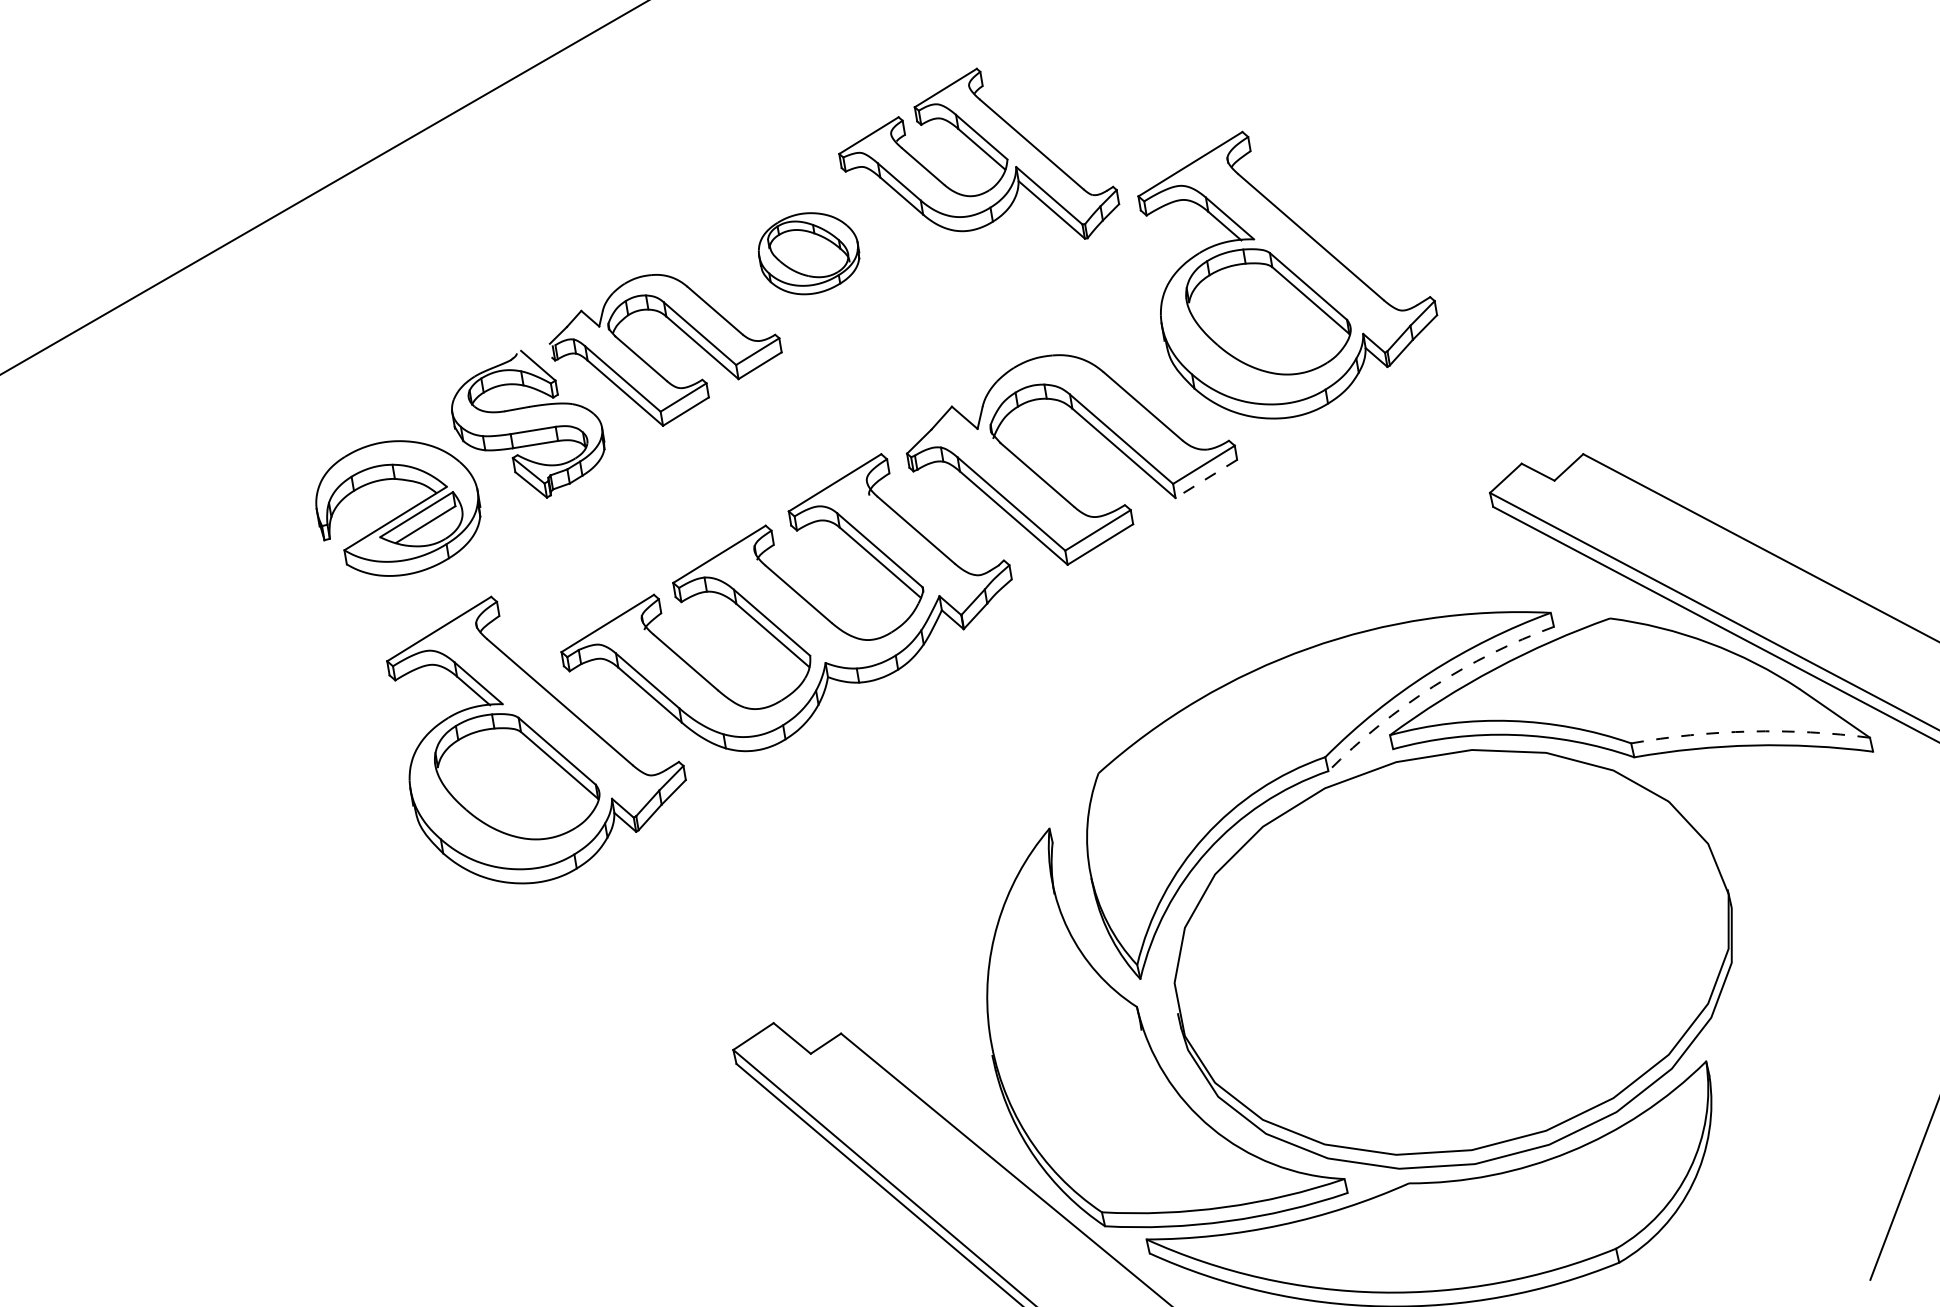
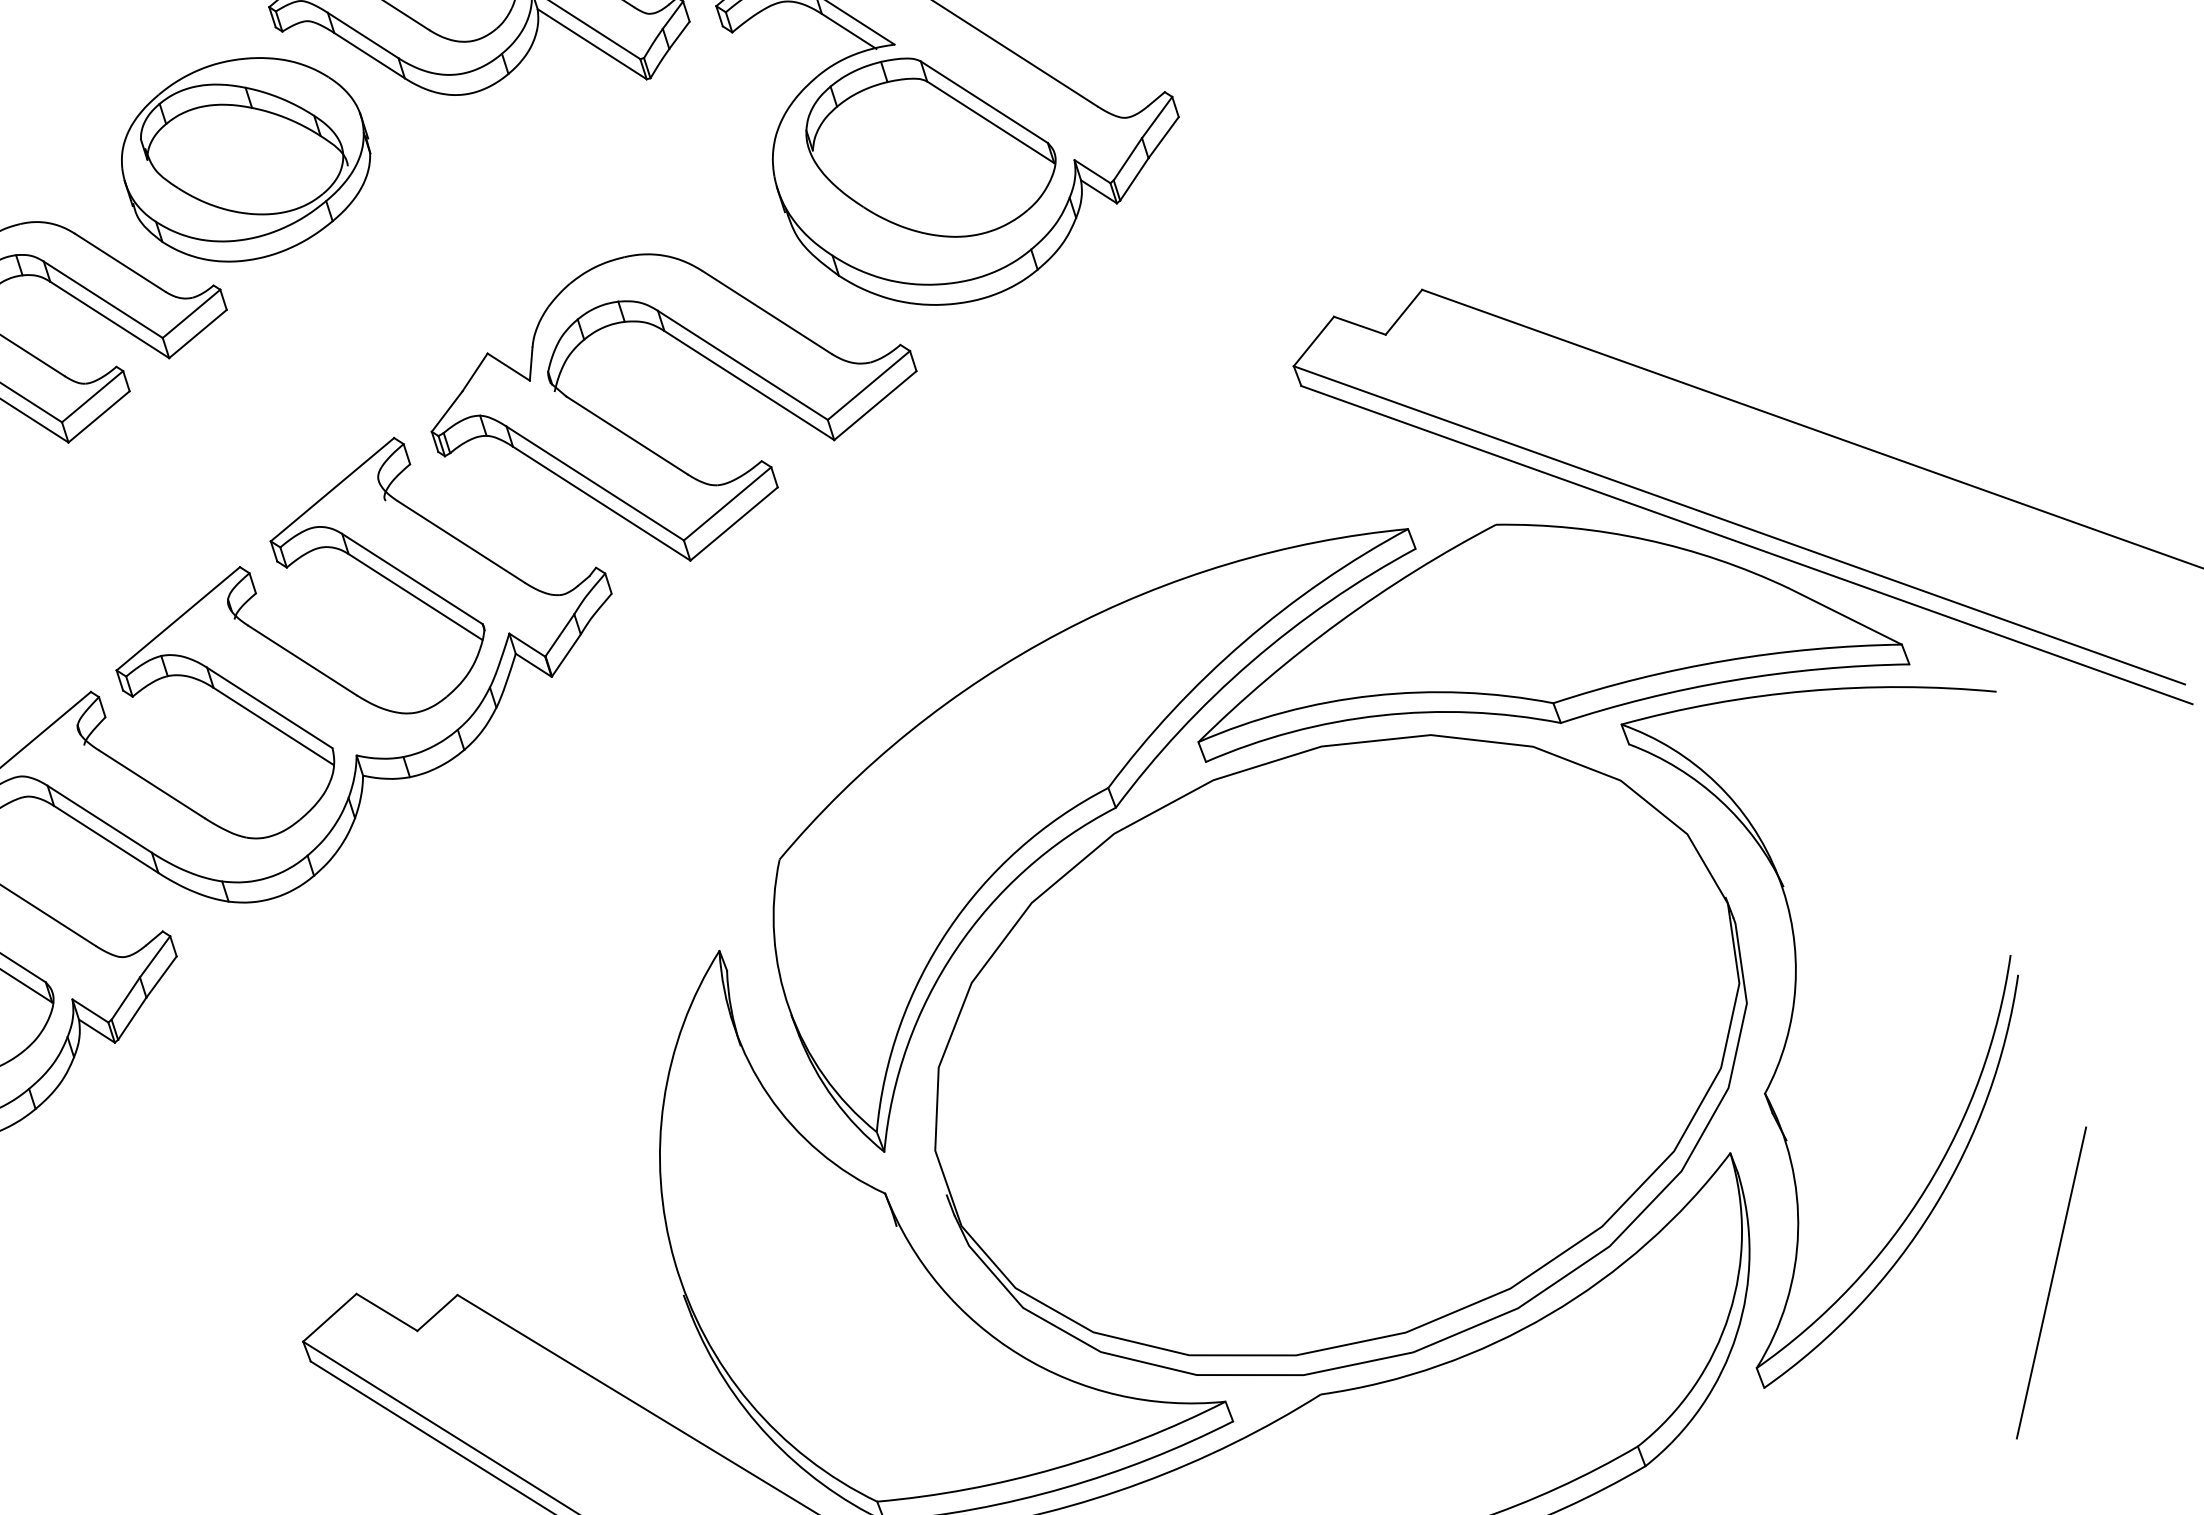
part: (808, 253) -> (245, 159), size x1.67
line: (1205, 479) -> (874, 406), dashed -> solid
arc: (1433, 686) -> (1251, 661), dashed -> solid
arc: (1750, 731) -> (1725, 660), dashed -> solid
part: (1761, 976) -> (1793, 1017), added

